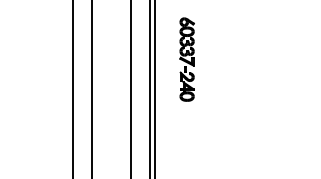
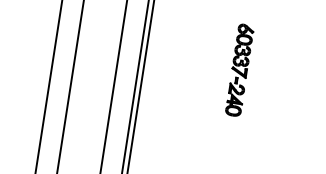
part: (186, 59) -> (239, 70), moved

